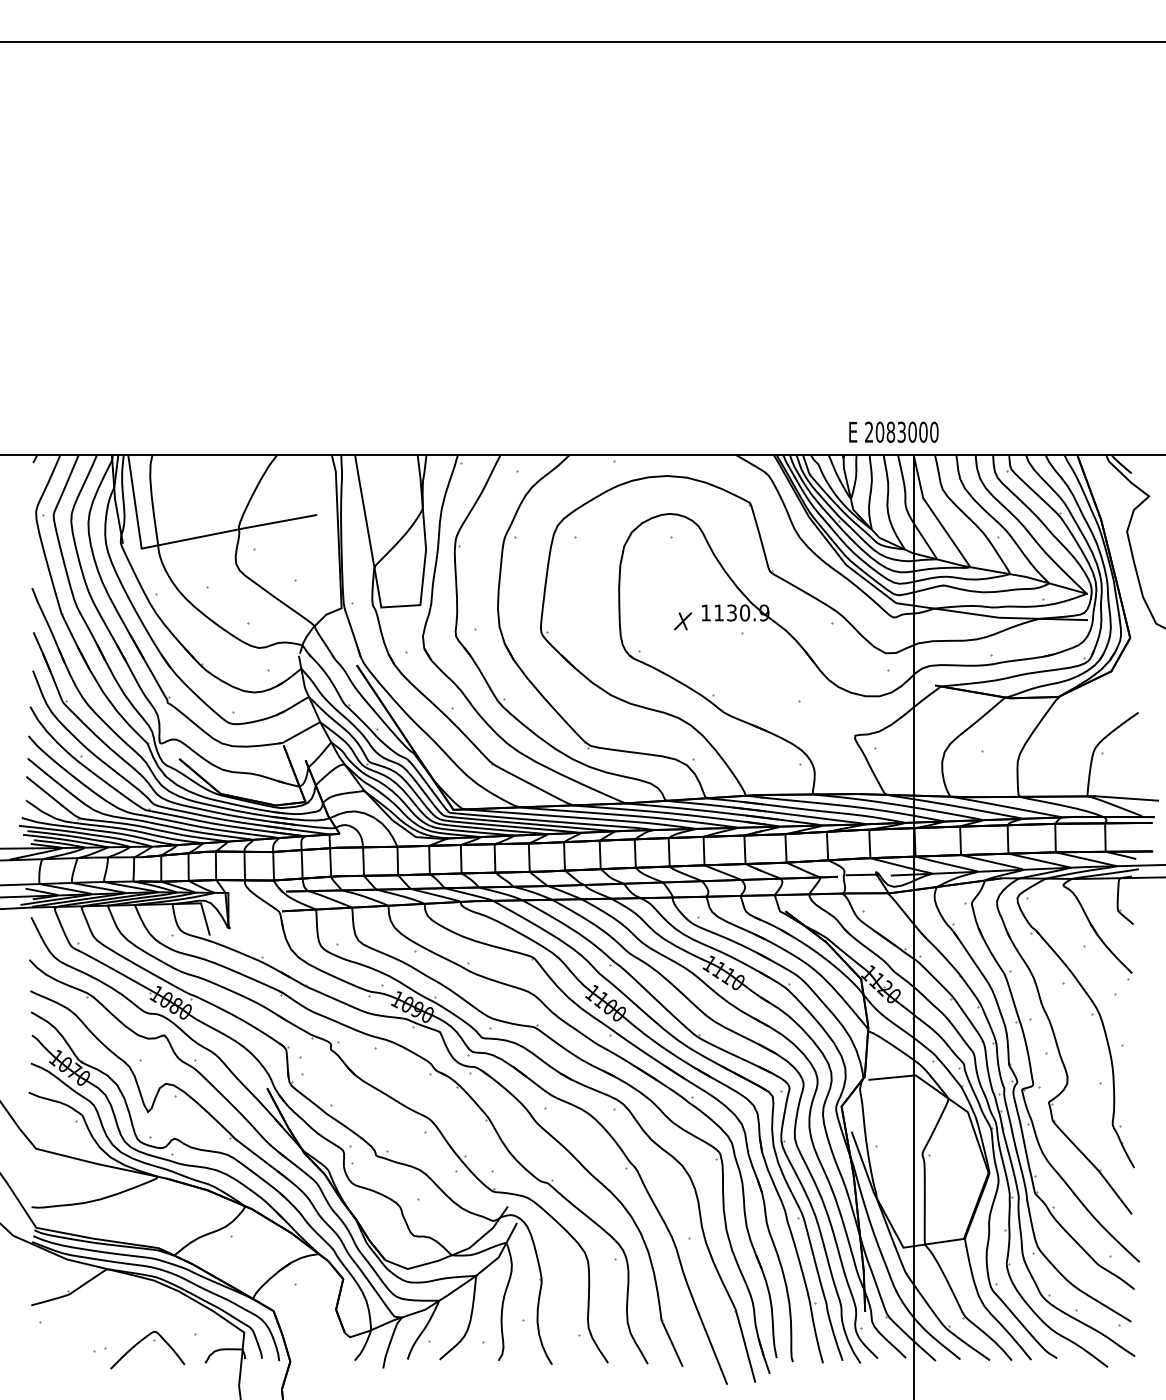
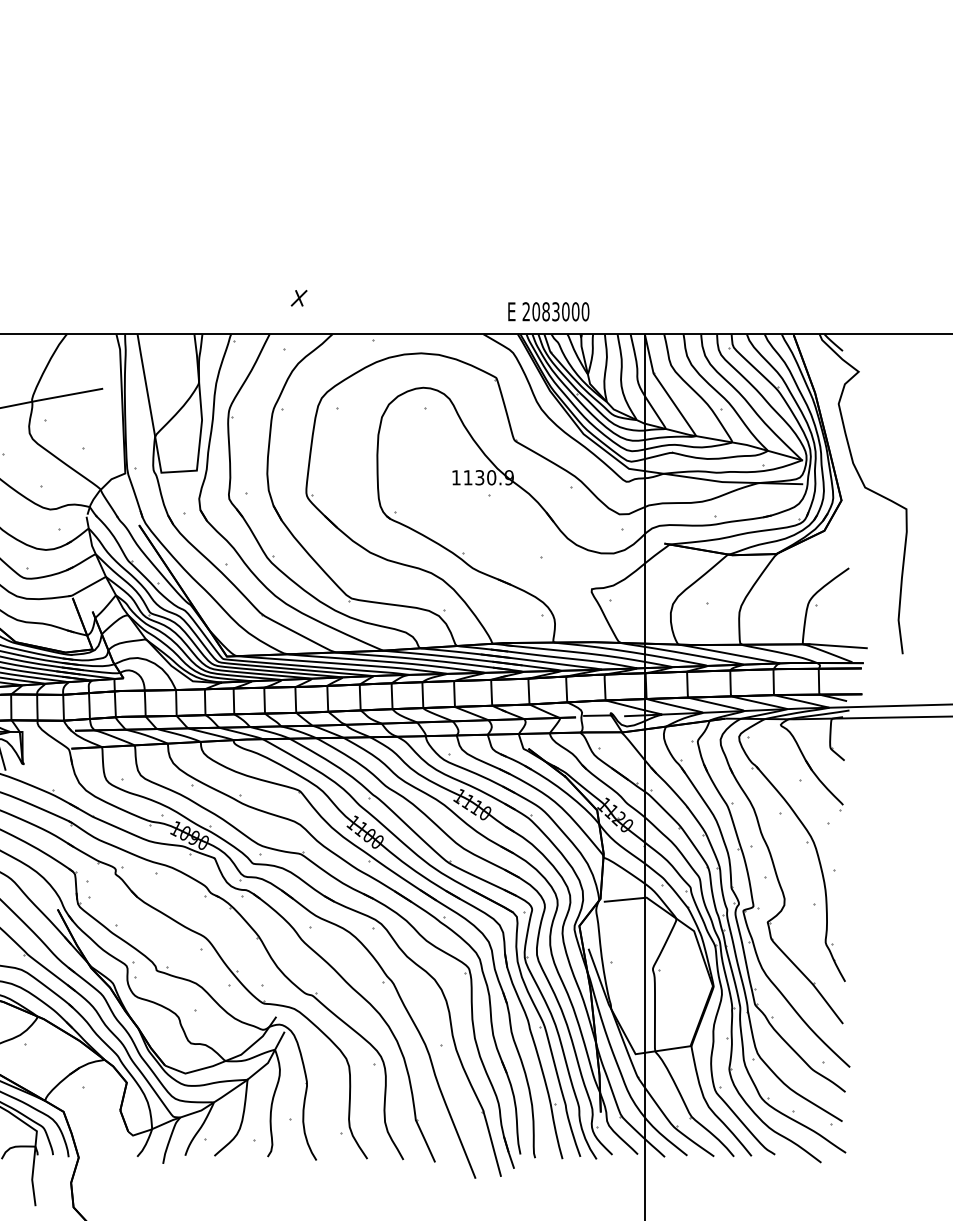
text: (893, 431) -> (548, 311), moved
part: (683, 621) -> (299, 298), moved

